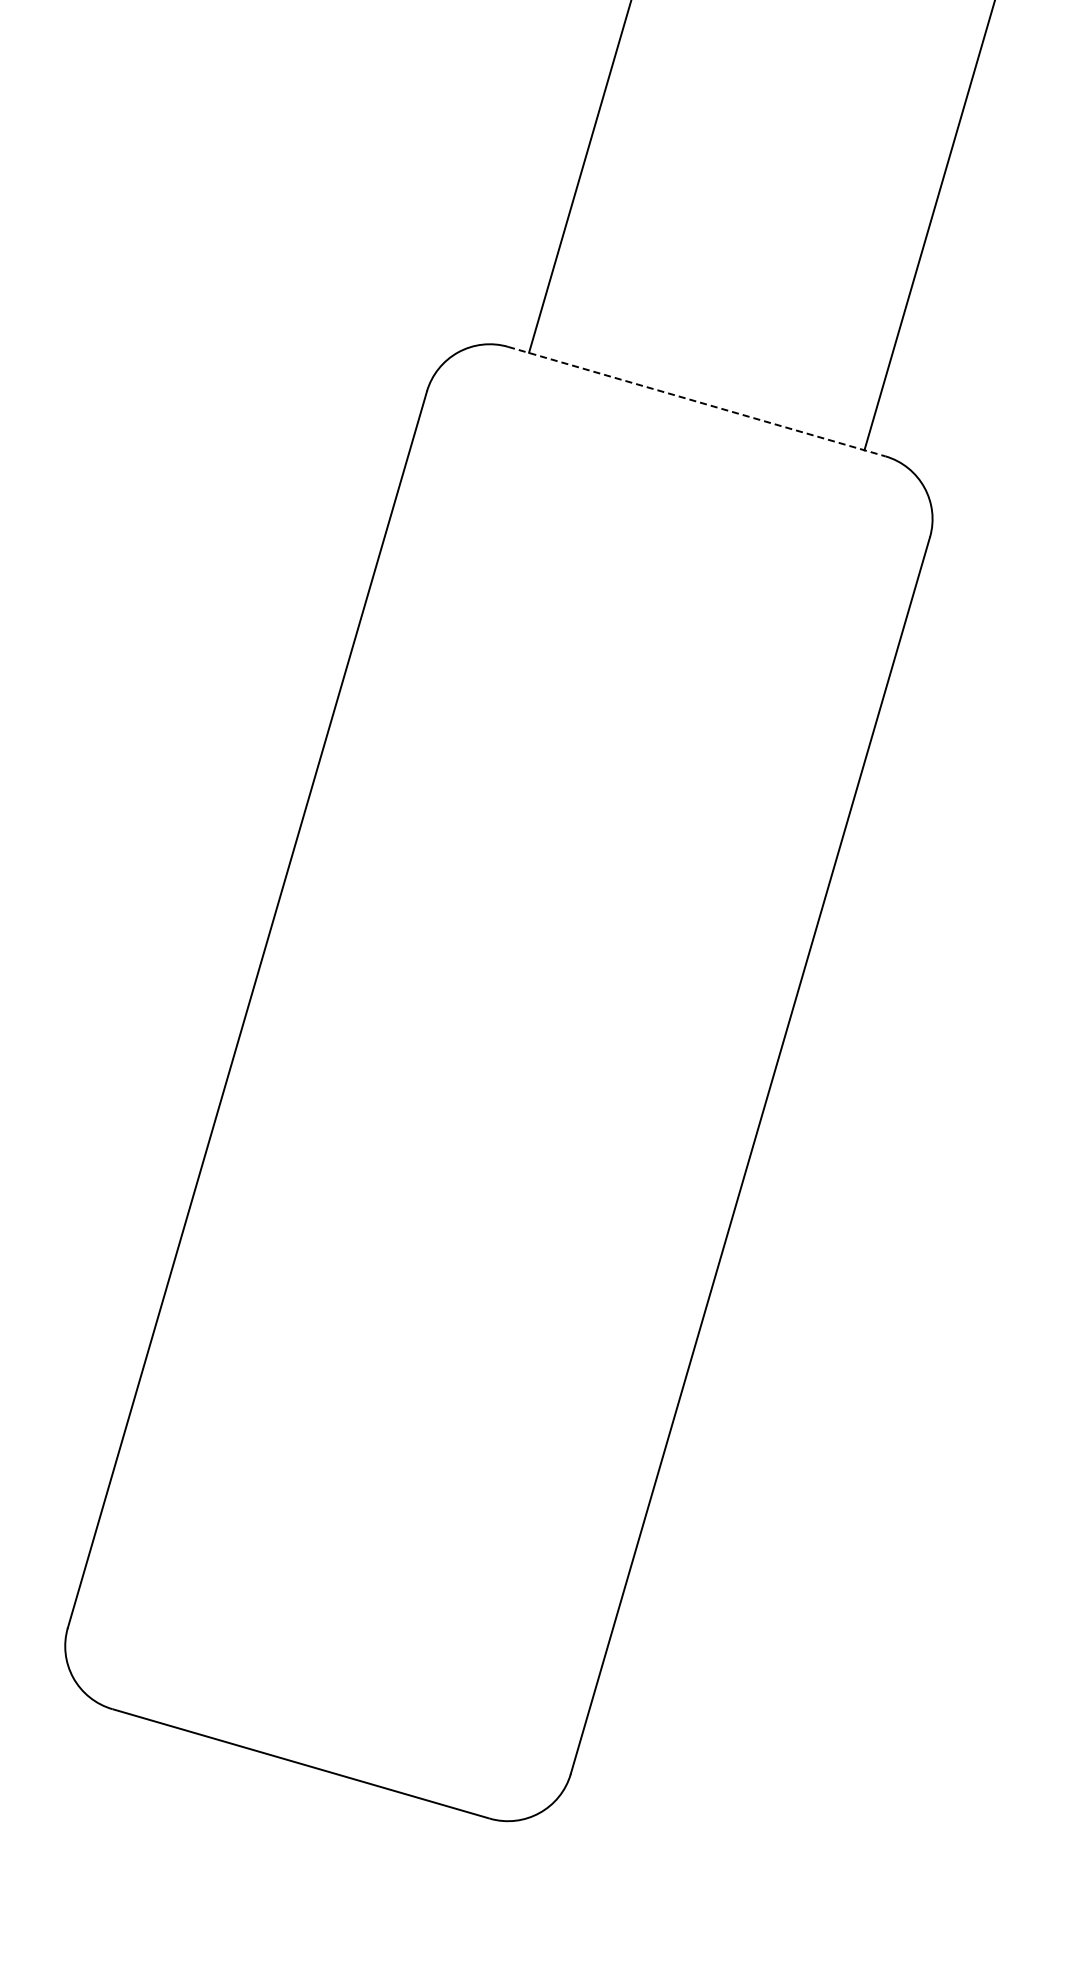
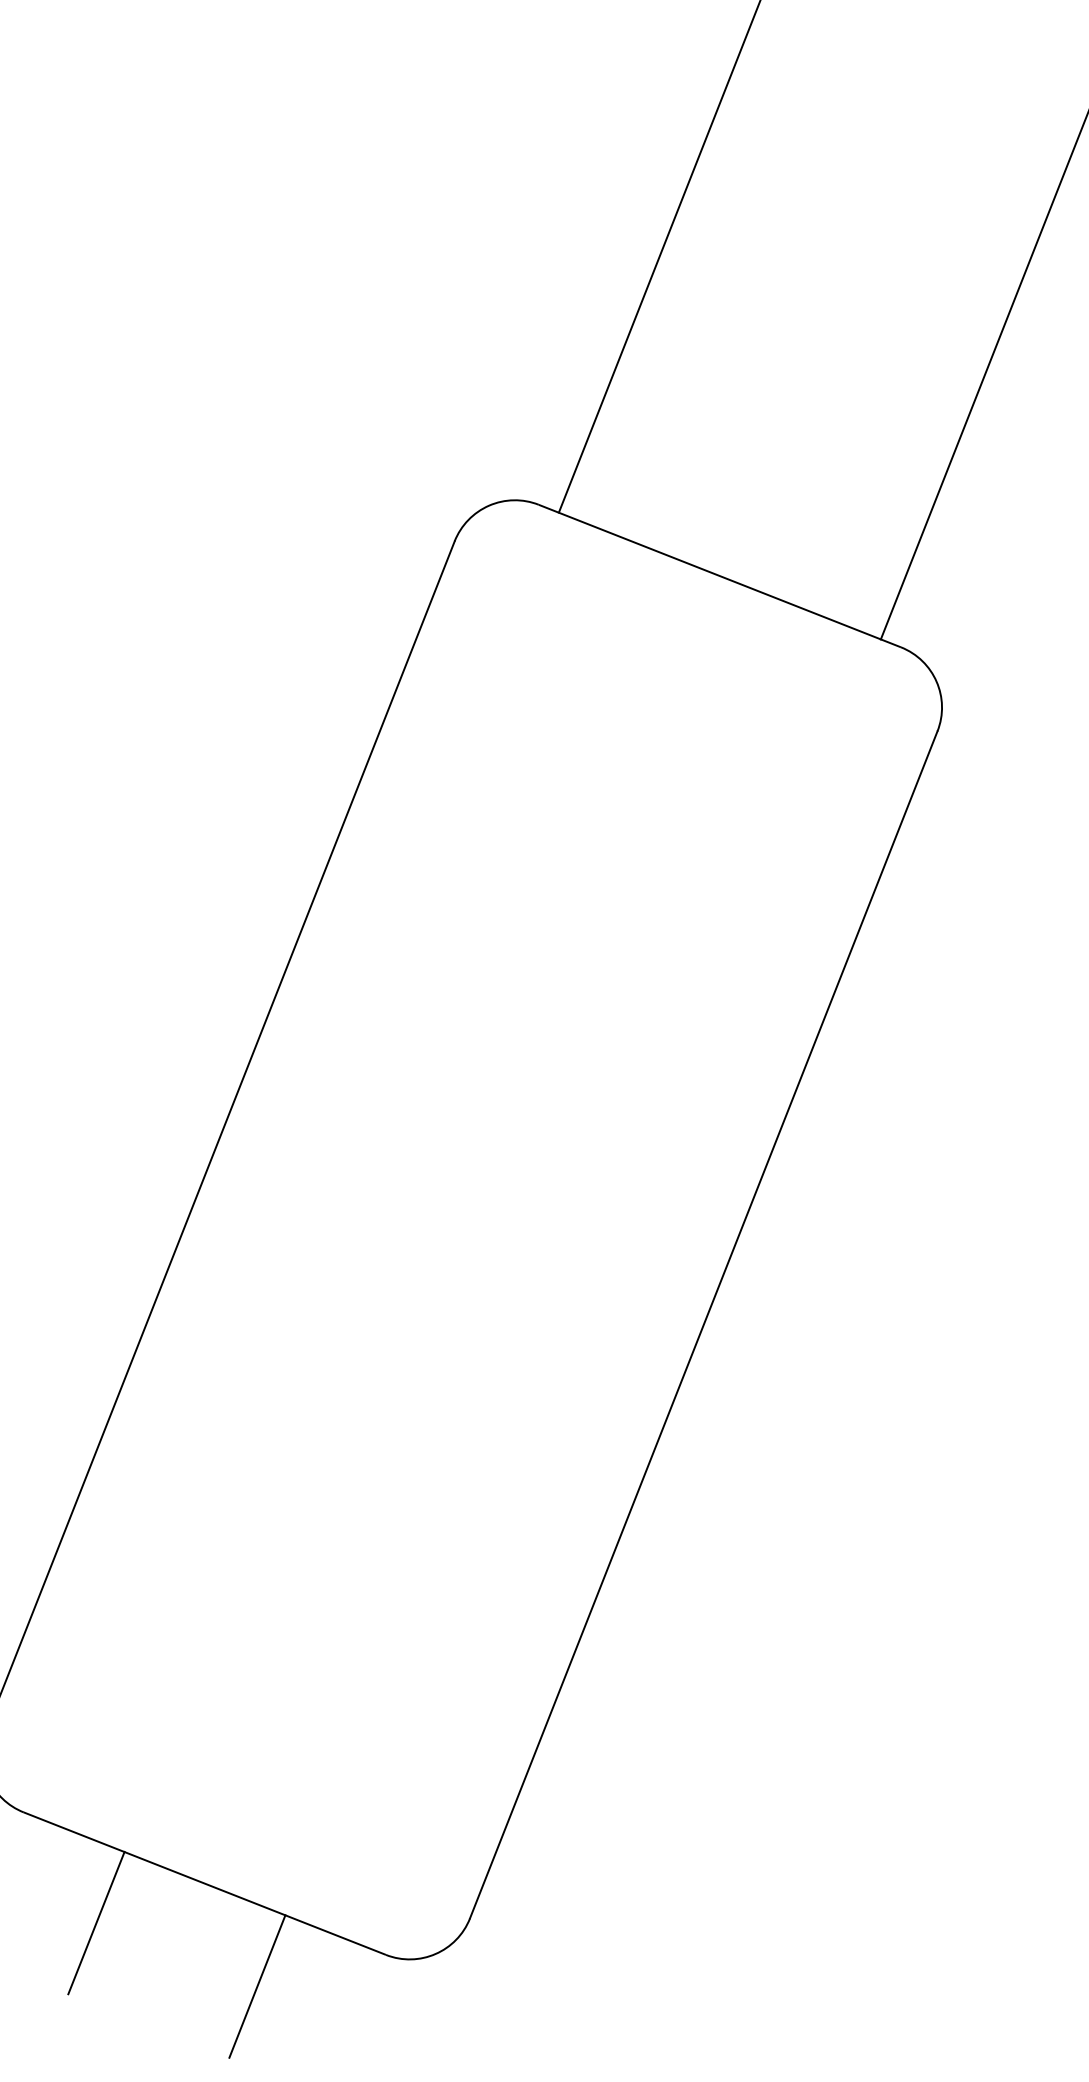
line: (696, 402) -> (719, 576), dashed -> solid
line: (195, 1813) -> (96, 1922), added
line: (363, 1862) -> (257, 1986), added

